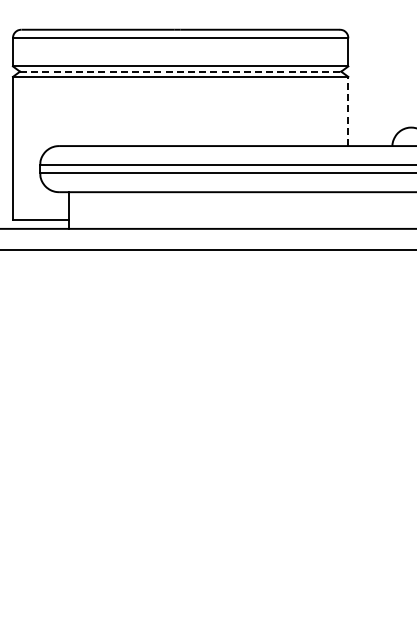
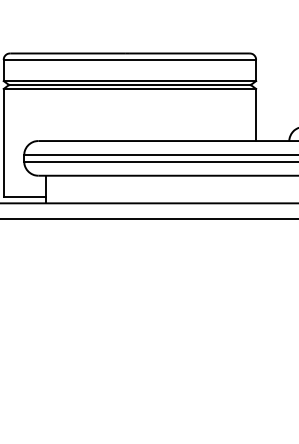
line: (180, 71) -> (129, 84), dashed -> solid
line: (348, 111) -> (256, 115), dashed -> solid

